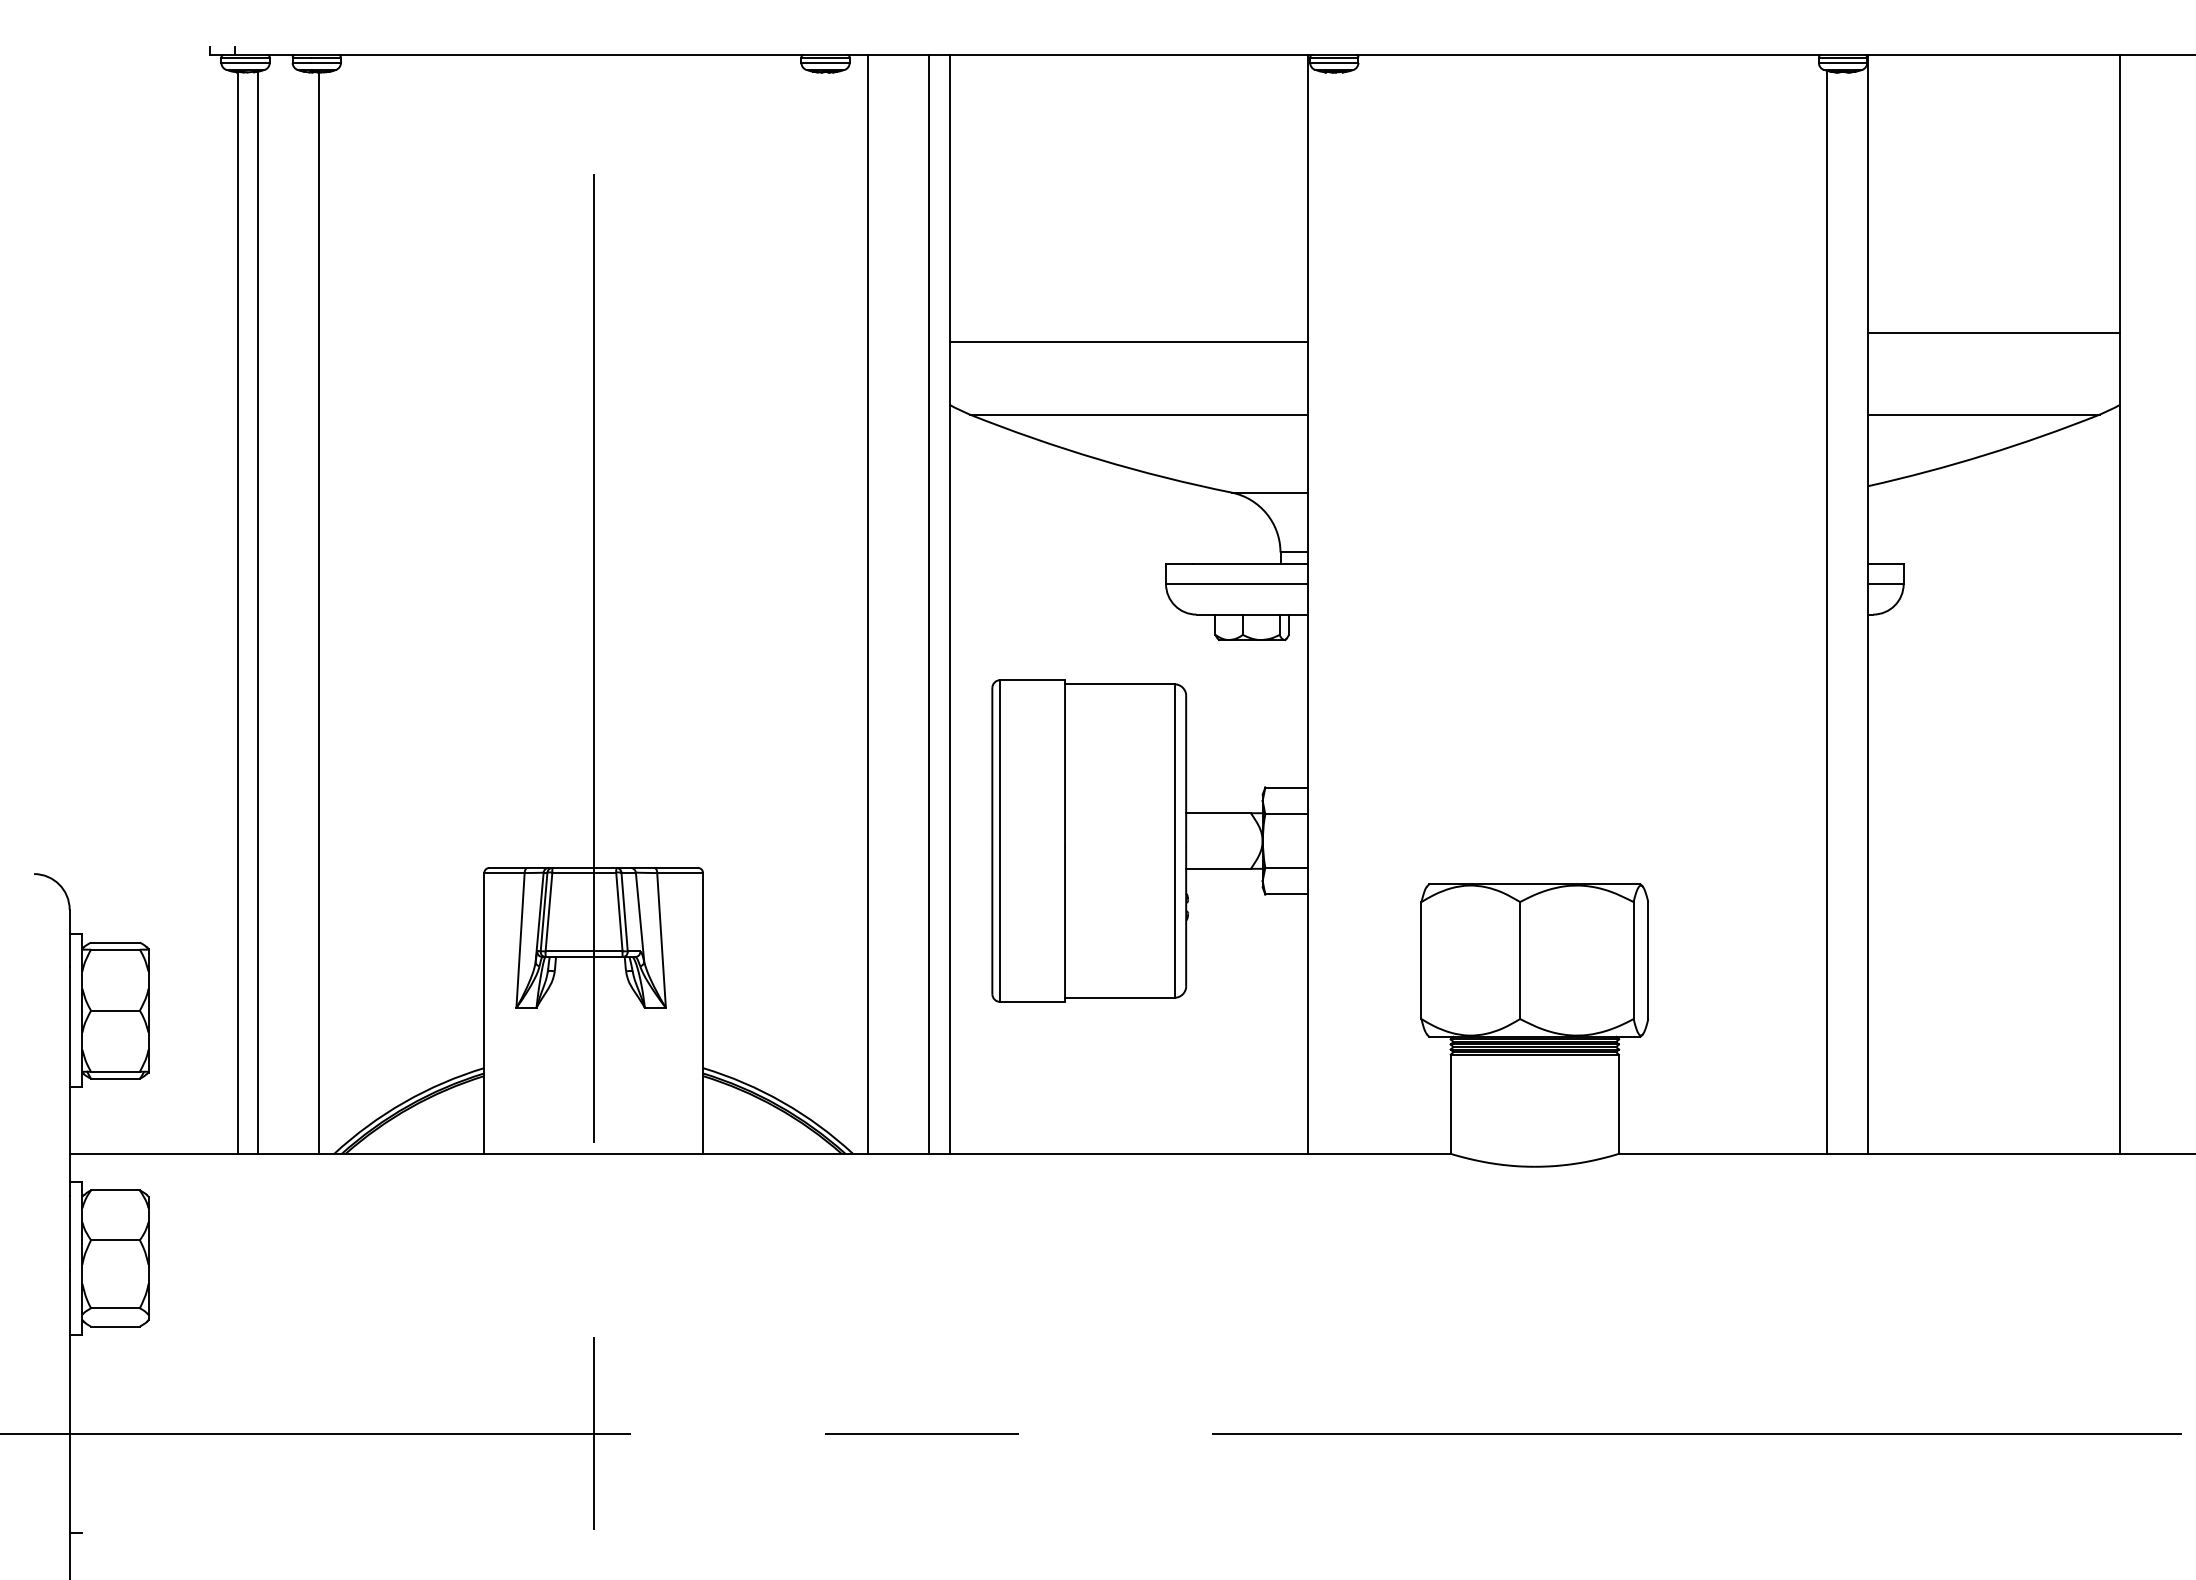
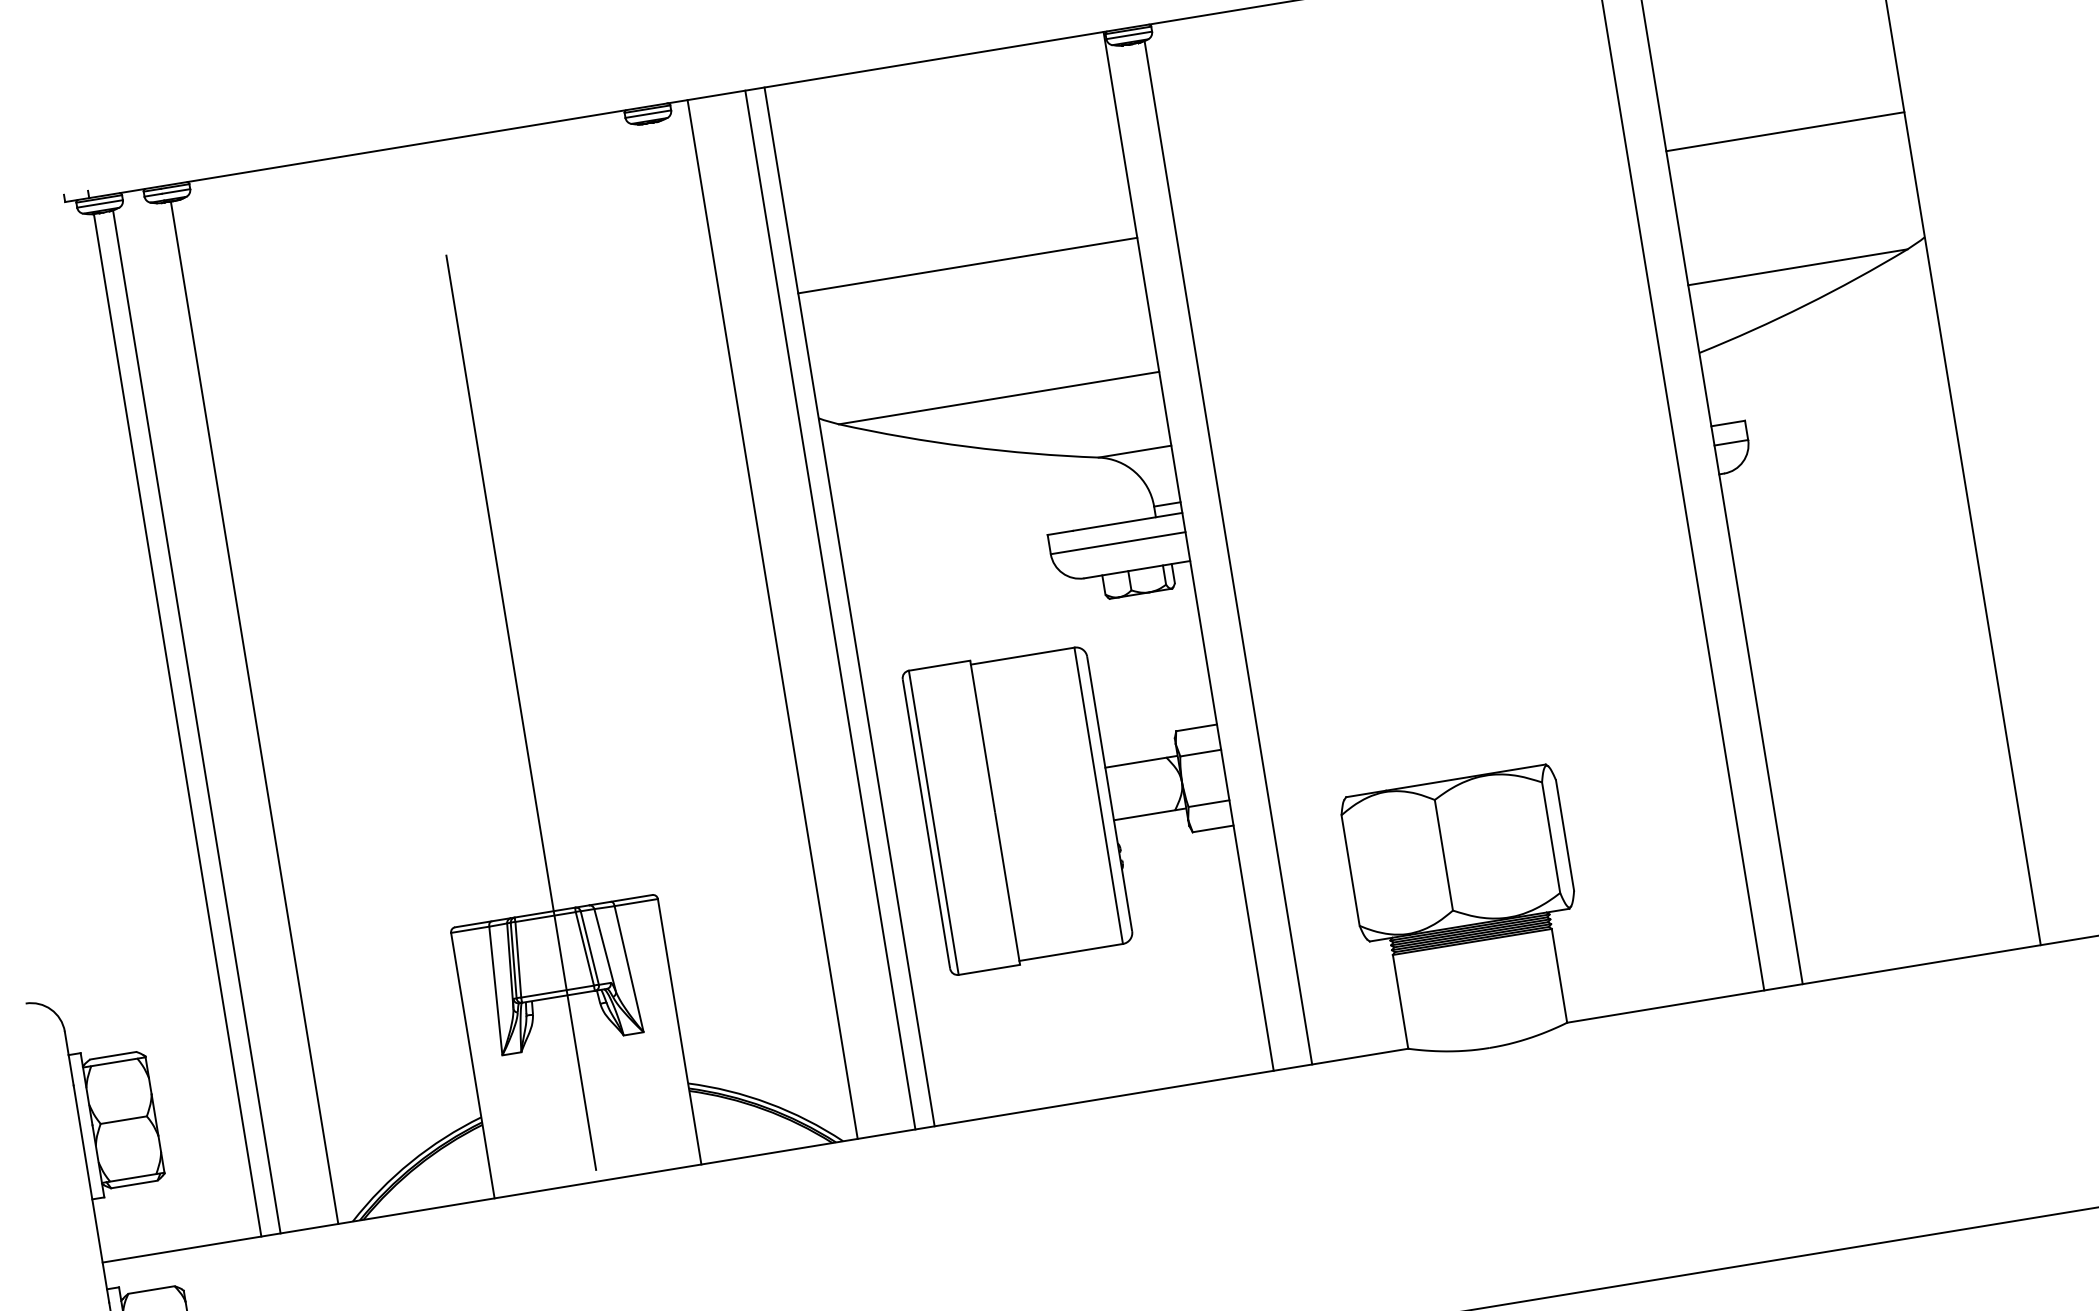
line: (1993, 332) -> (1784, 131), moved
line: (1128, 341) -> (967, 265), moved
line: (1349, 612) -> (1228, 552), added

